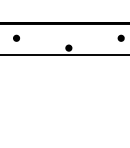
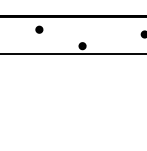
part: (16, 37) -> (39, 28), moved

